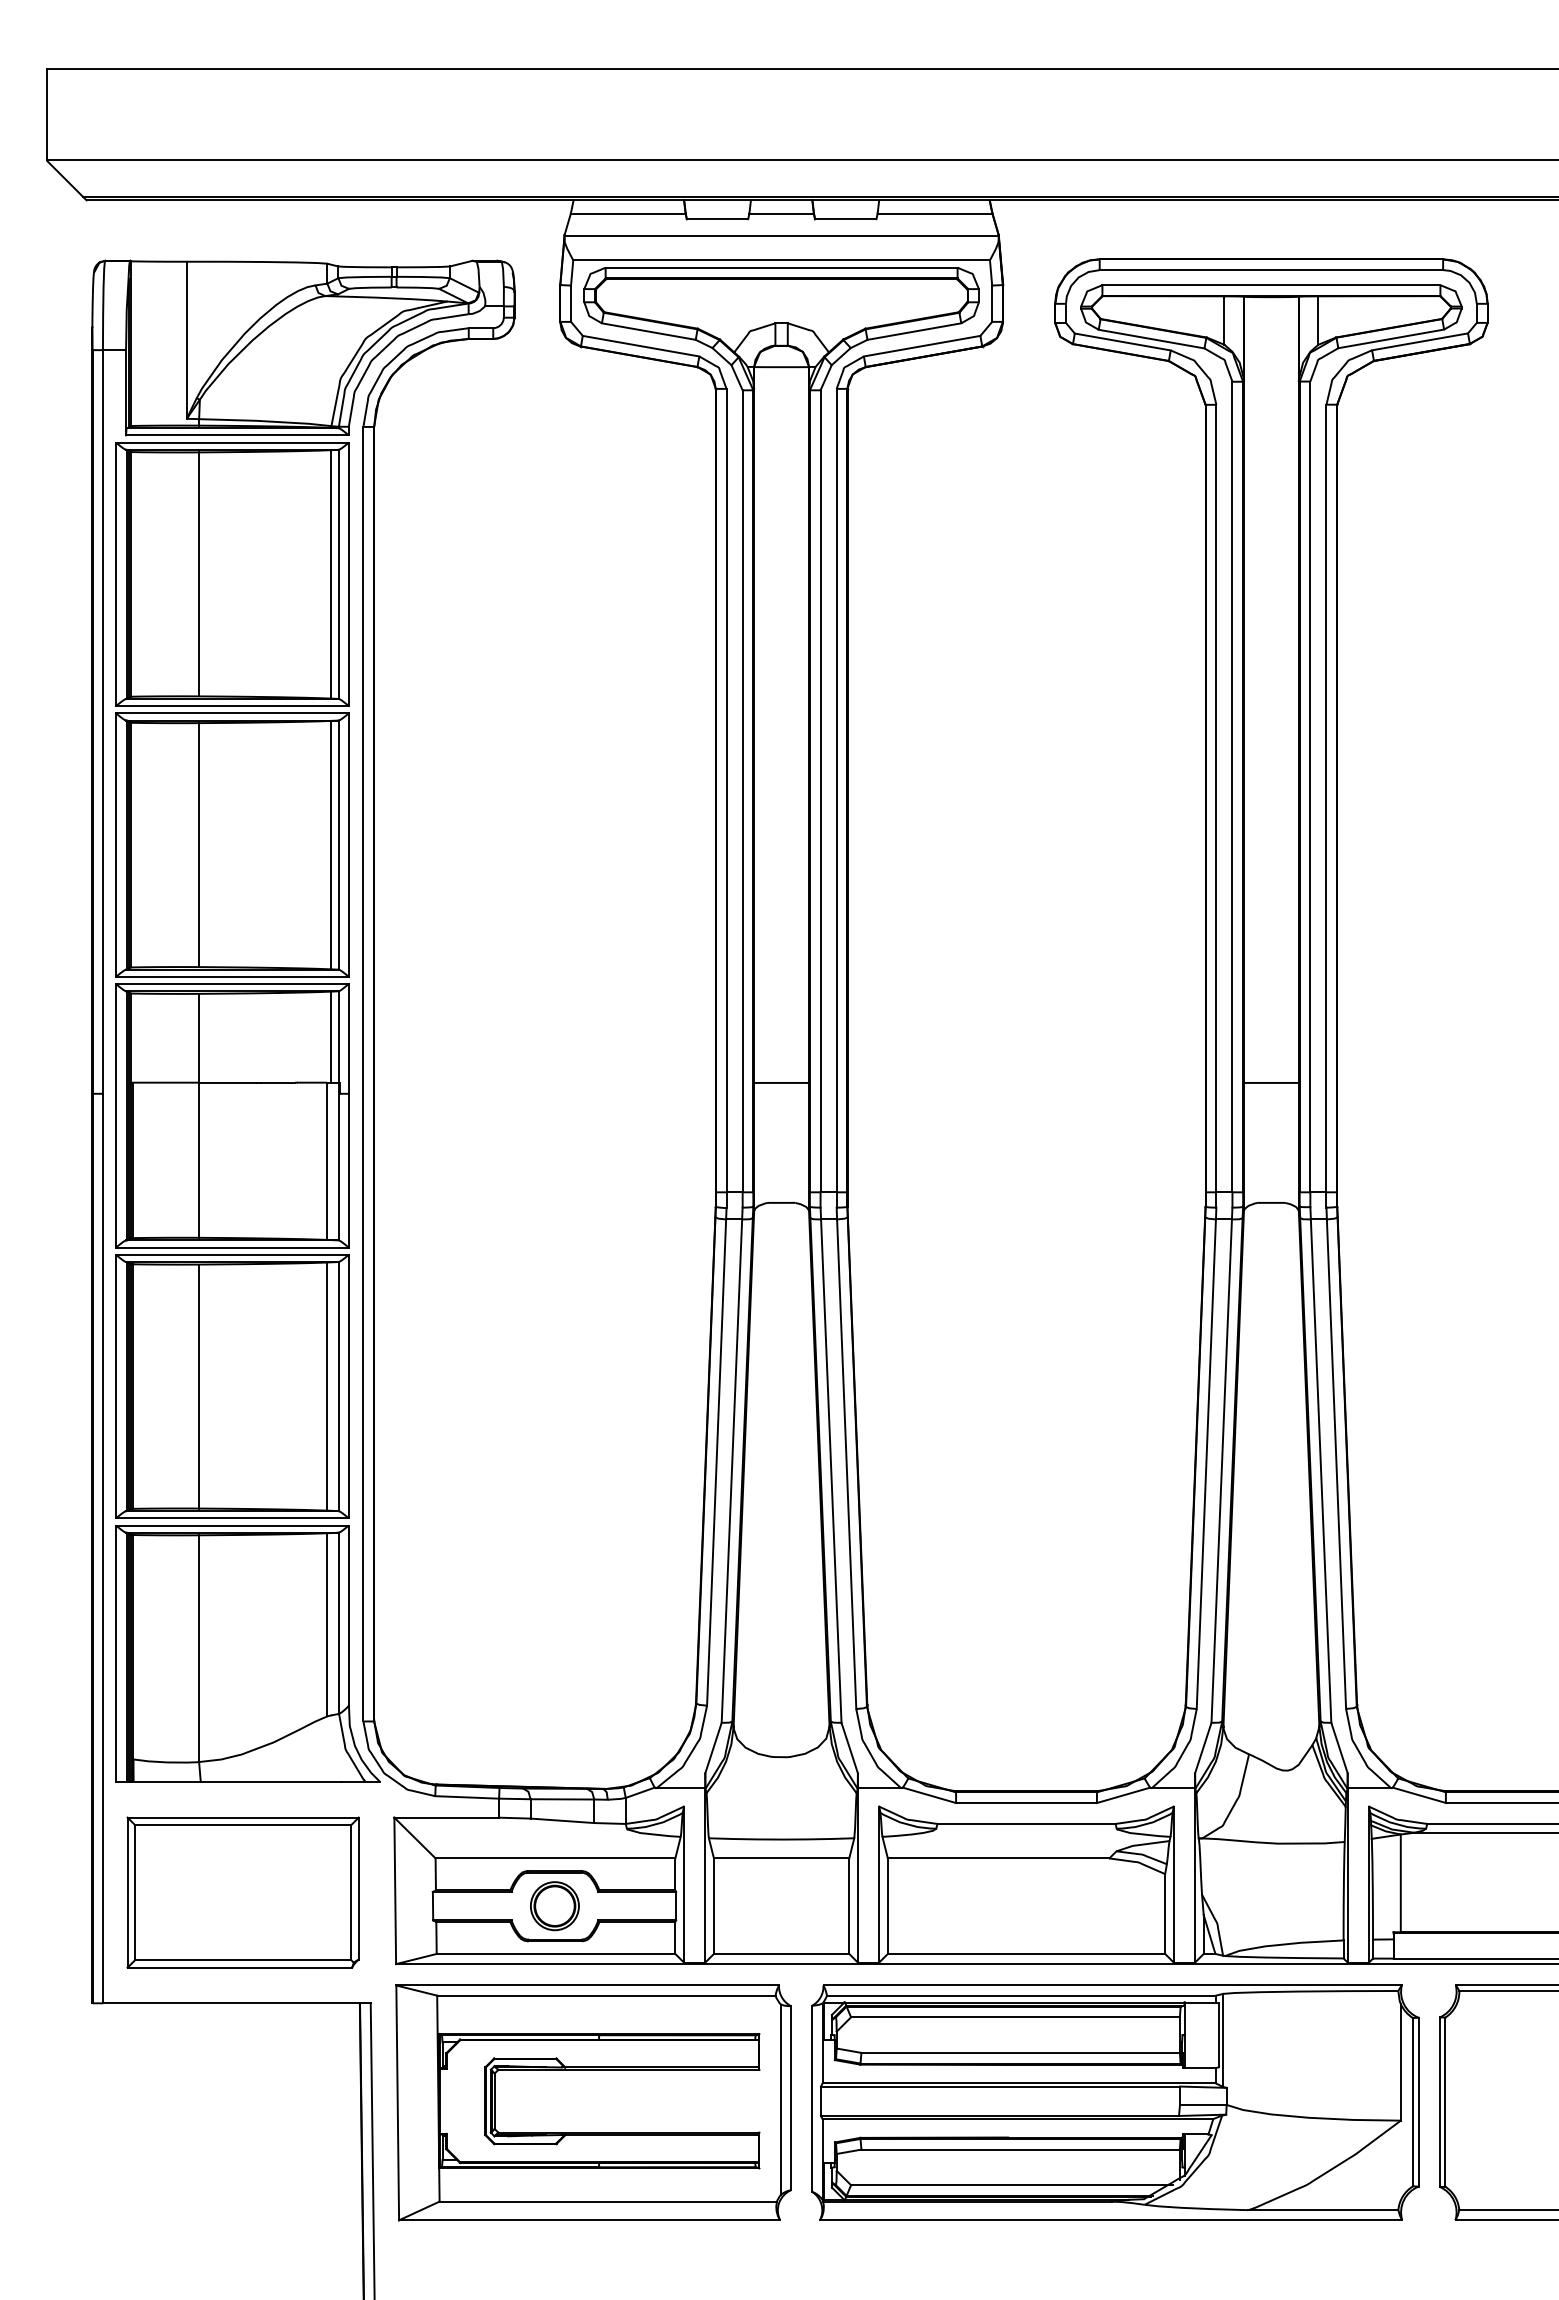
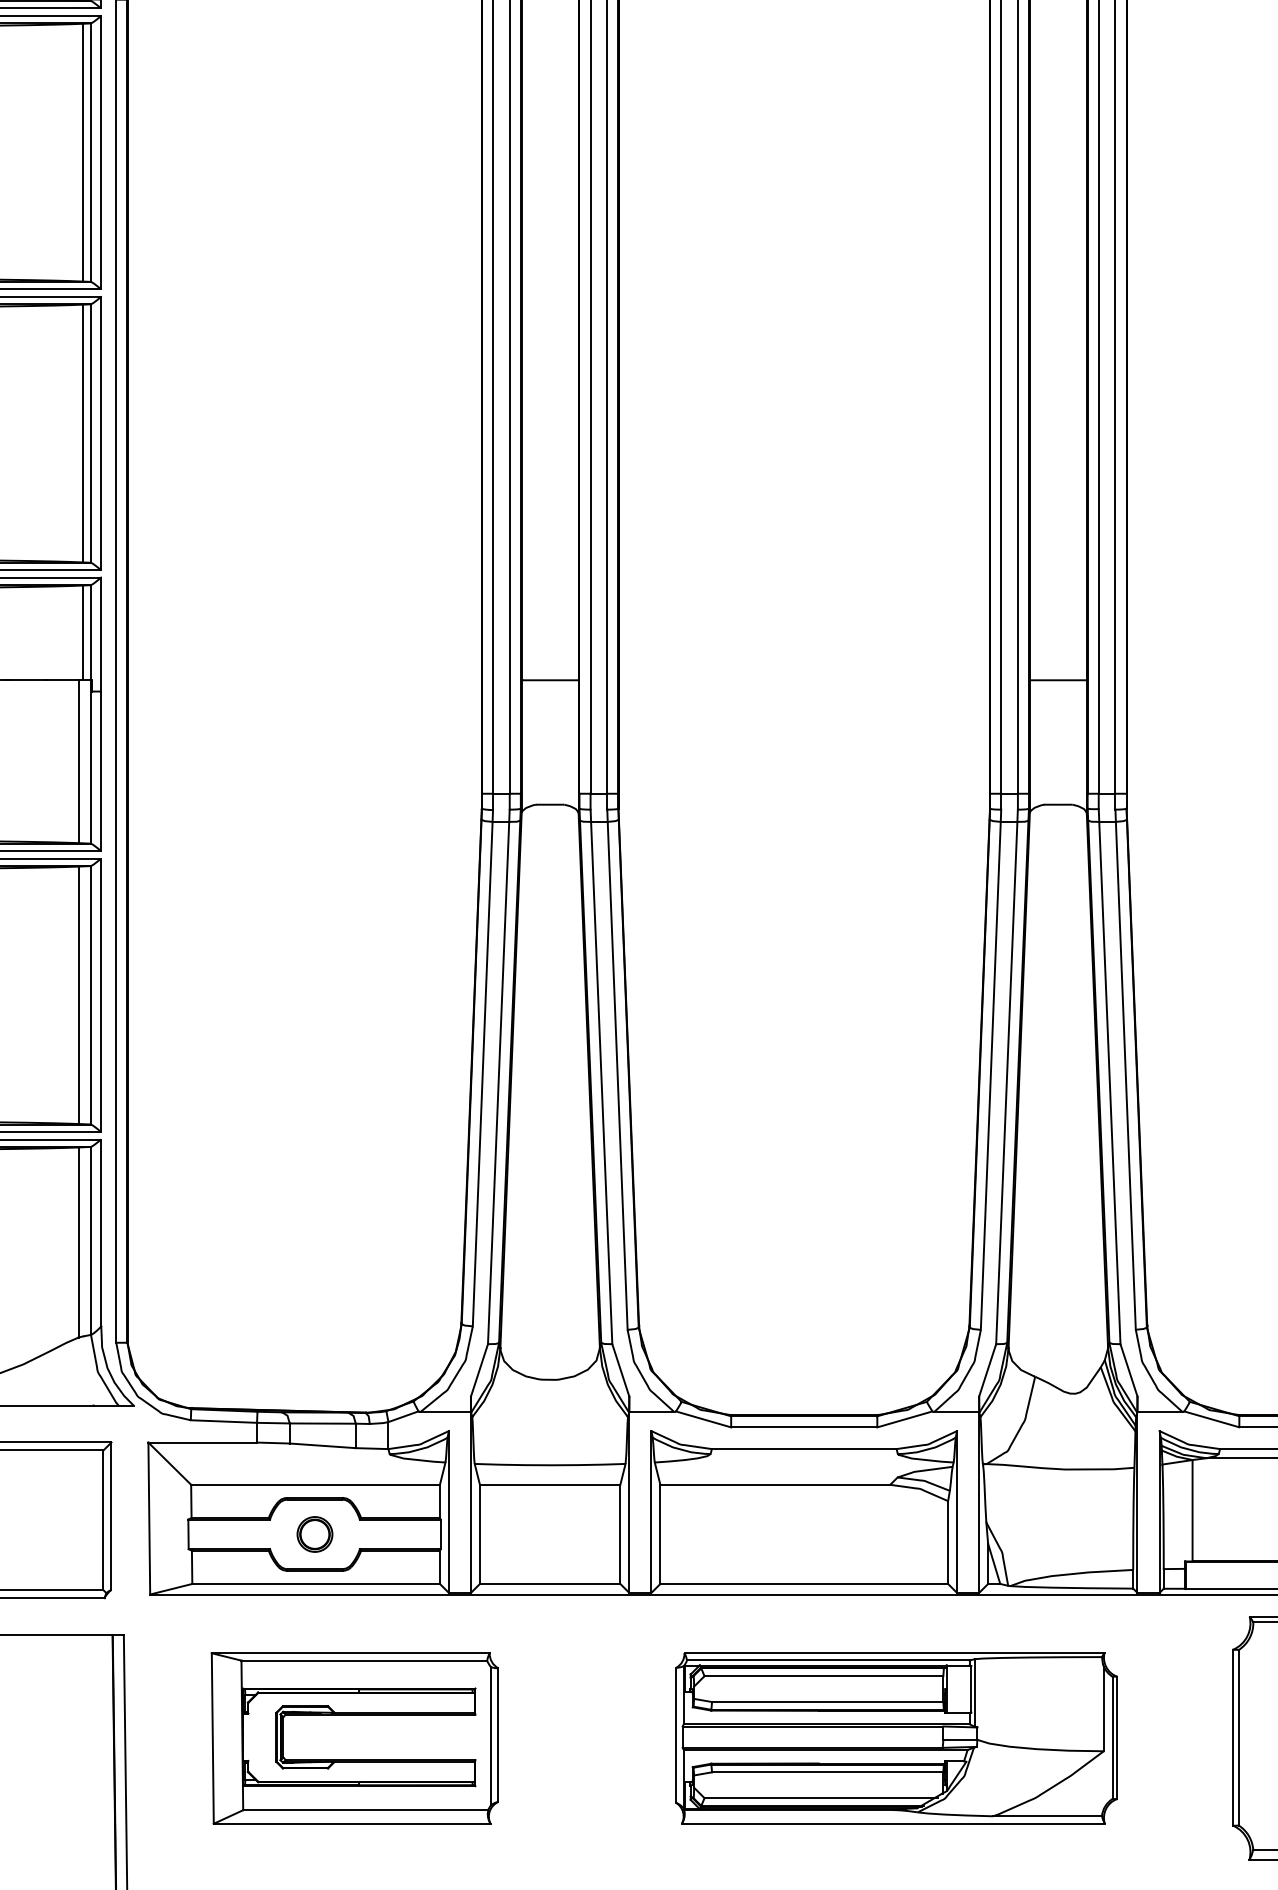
part: (554, 1906) -> (314, 1534), size x0.7
part: (593, 2102) -> (354, 1738), size x0.7
part: (1115, 2102) -> (896, 1738), size x0.7

